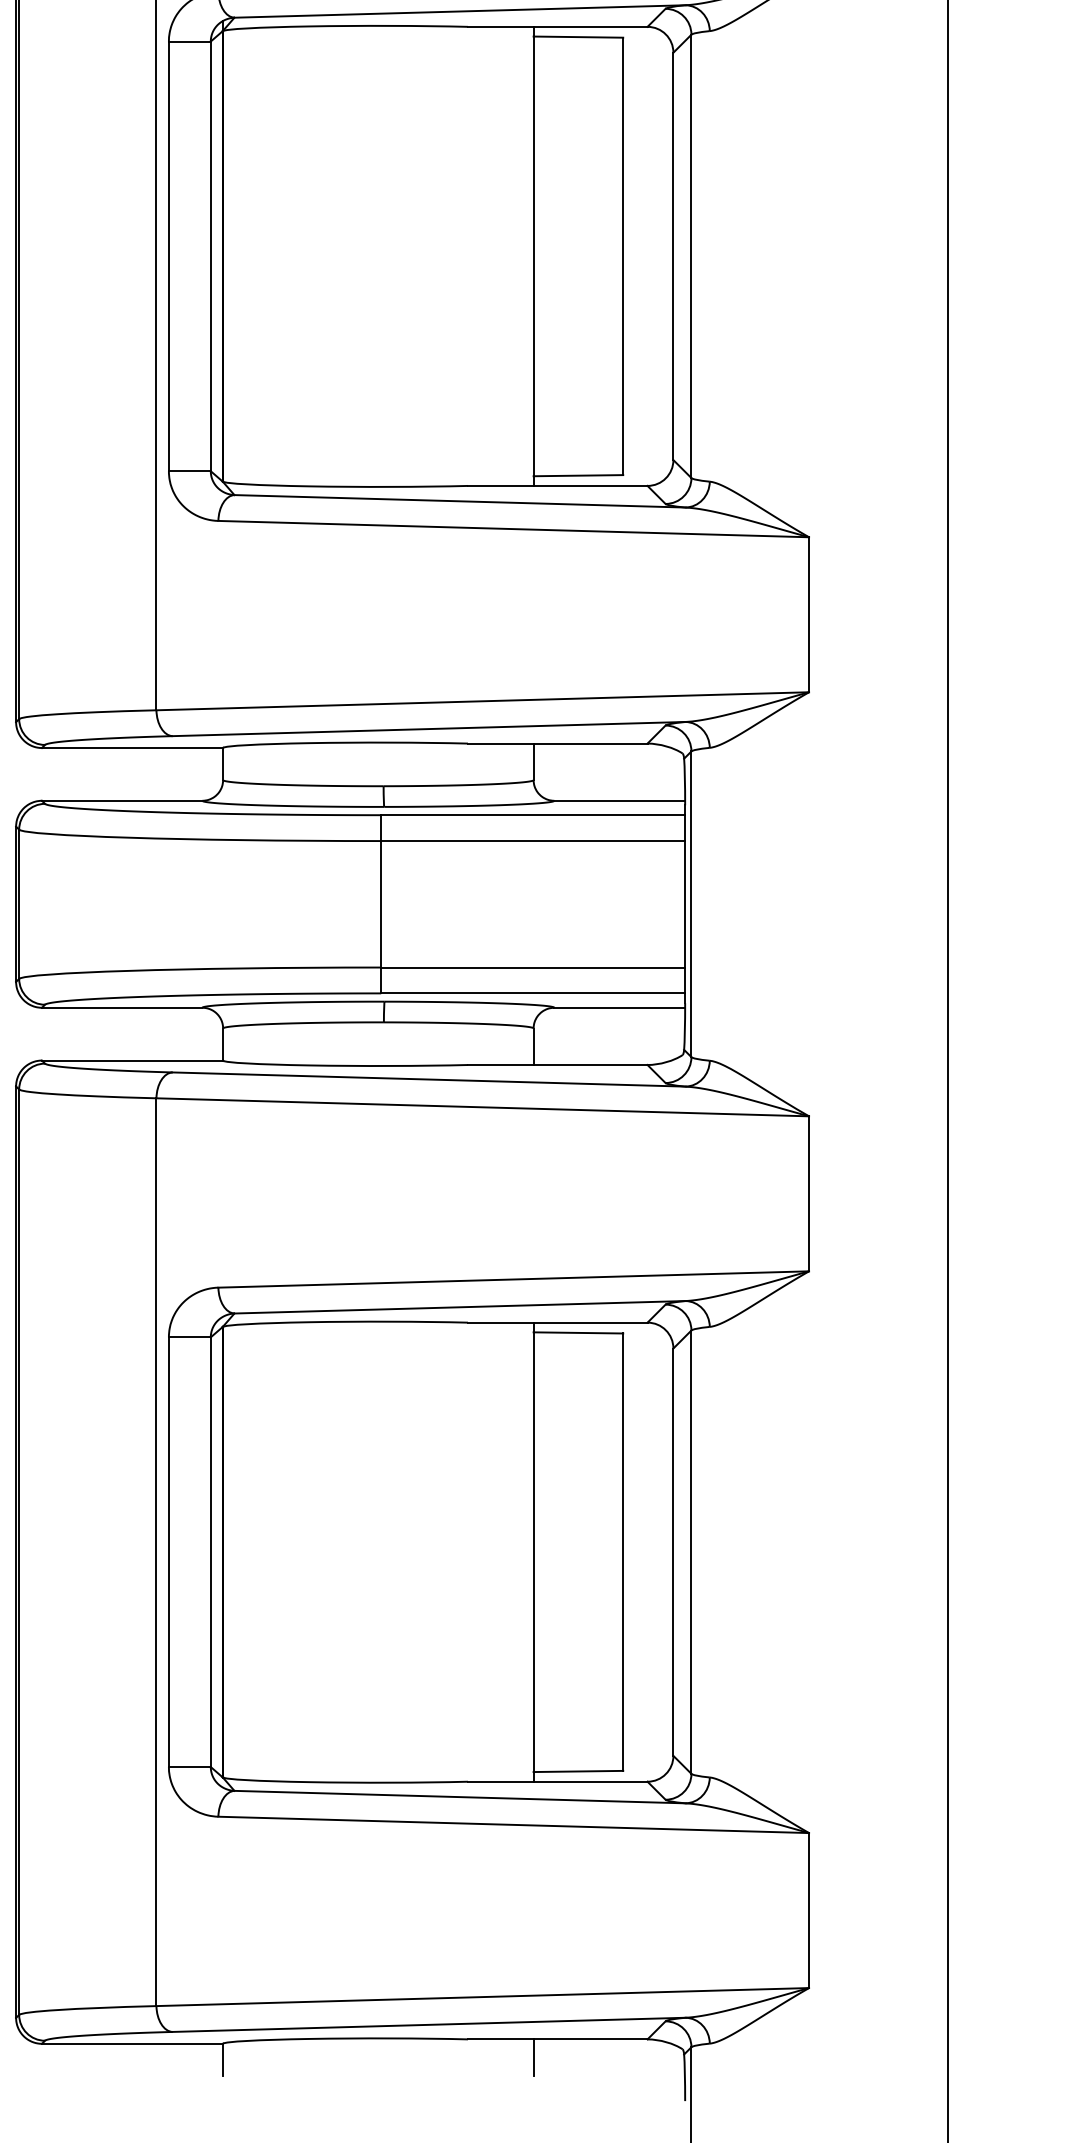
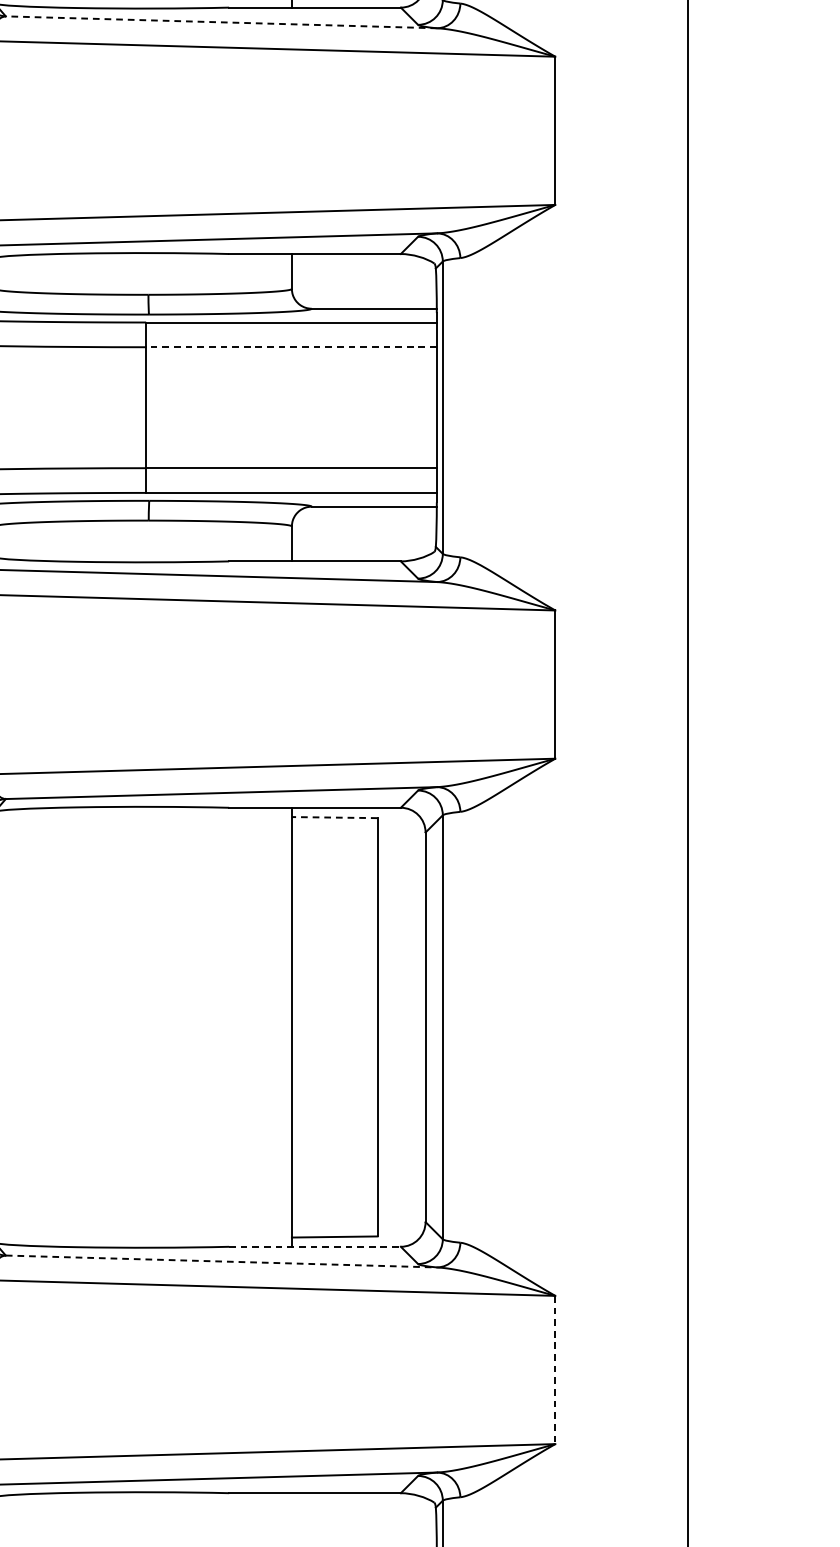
line: (459, 501) -> (221, 22), solid -> dashed
line: (533, 841) -> (291, 347), solid -> dashed
line: (578, 1332) -> (334, 817), solid -> dashed
line: (557, 1781) -> (314, 1246), solid -> dashed
line: (459, 1797) -> (221, 1261), solid -> dashed
line: (809, 1911) -> (555, 1370), solid -> dashed
line: (533, 2057) -> (291, 1510), removed

